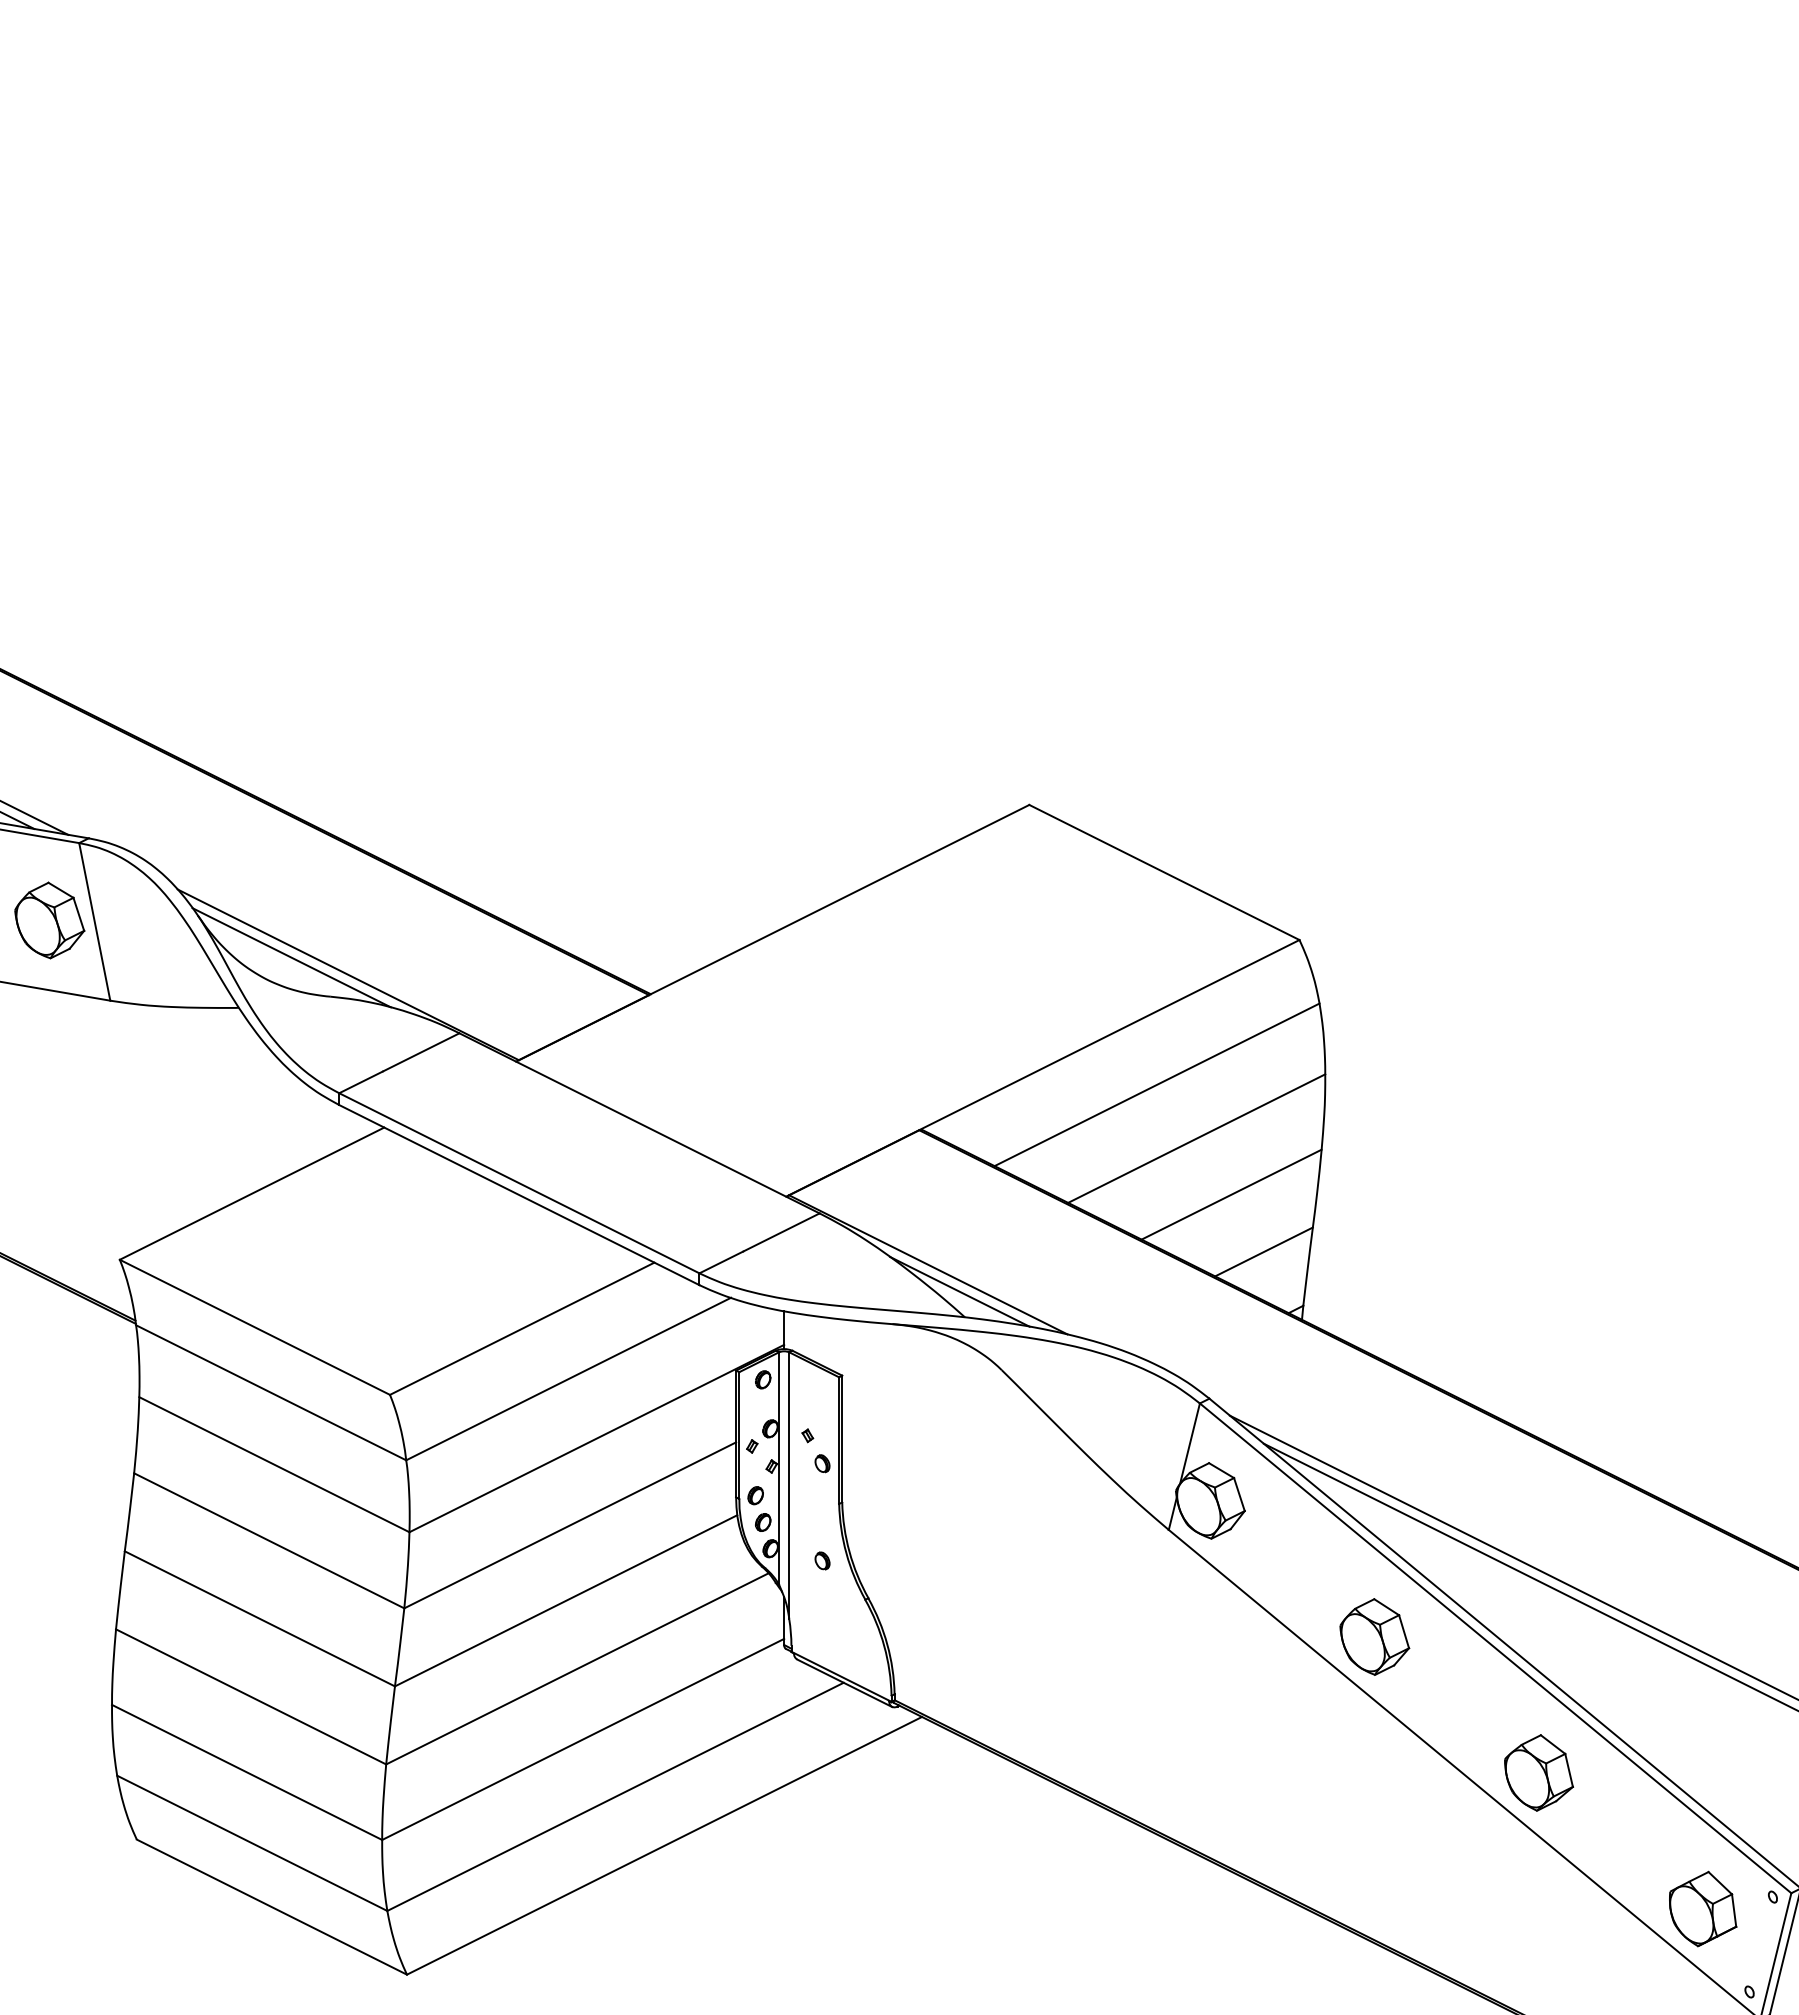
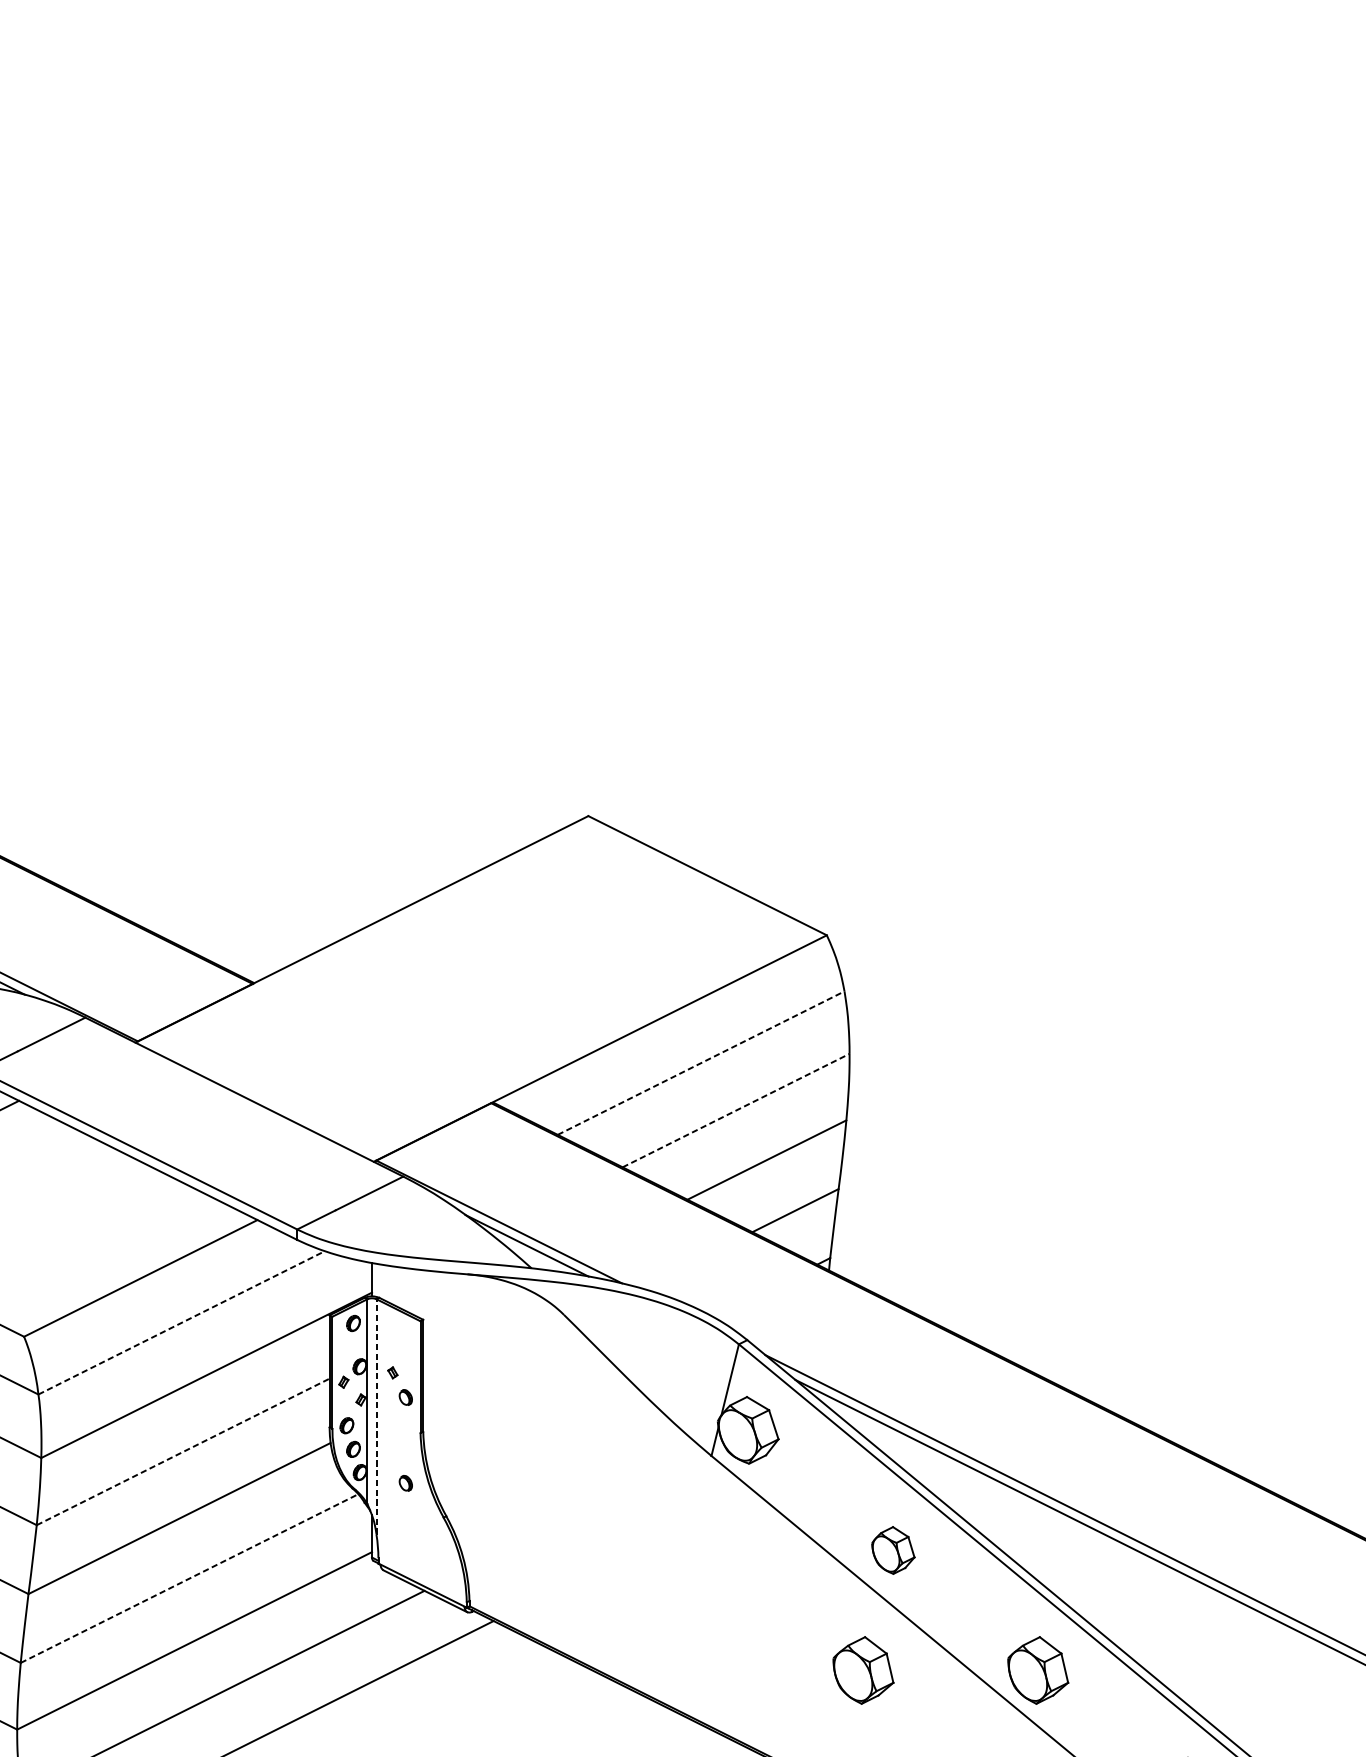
line: (1157, 1084) -> (701, 1062), solid -> dashed
line: (1196, 1138) -> (735, 1110), solid -> dashed
line: (568, 1379) -> (181, 1323), solid -> dashed
line: (789, 1485) -> (376, 1416), solid -> dashed
line: (570, 1525) -> (183, 1452), solid -> dashed
part: (1374, 1636) -> (893, 1550), size x0.7
line: (577, 1668) -> (189, 1578), solid -> dashed
part: (1340, 1772) -> (863, 1670), added

